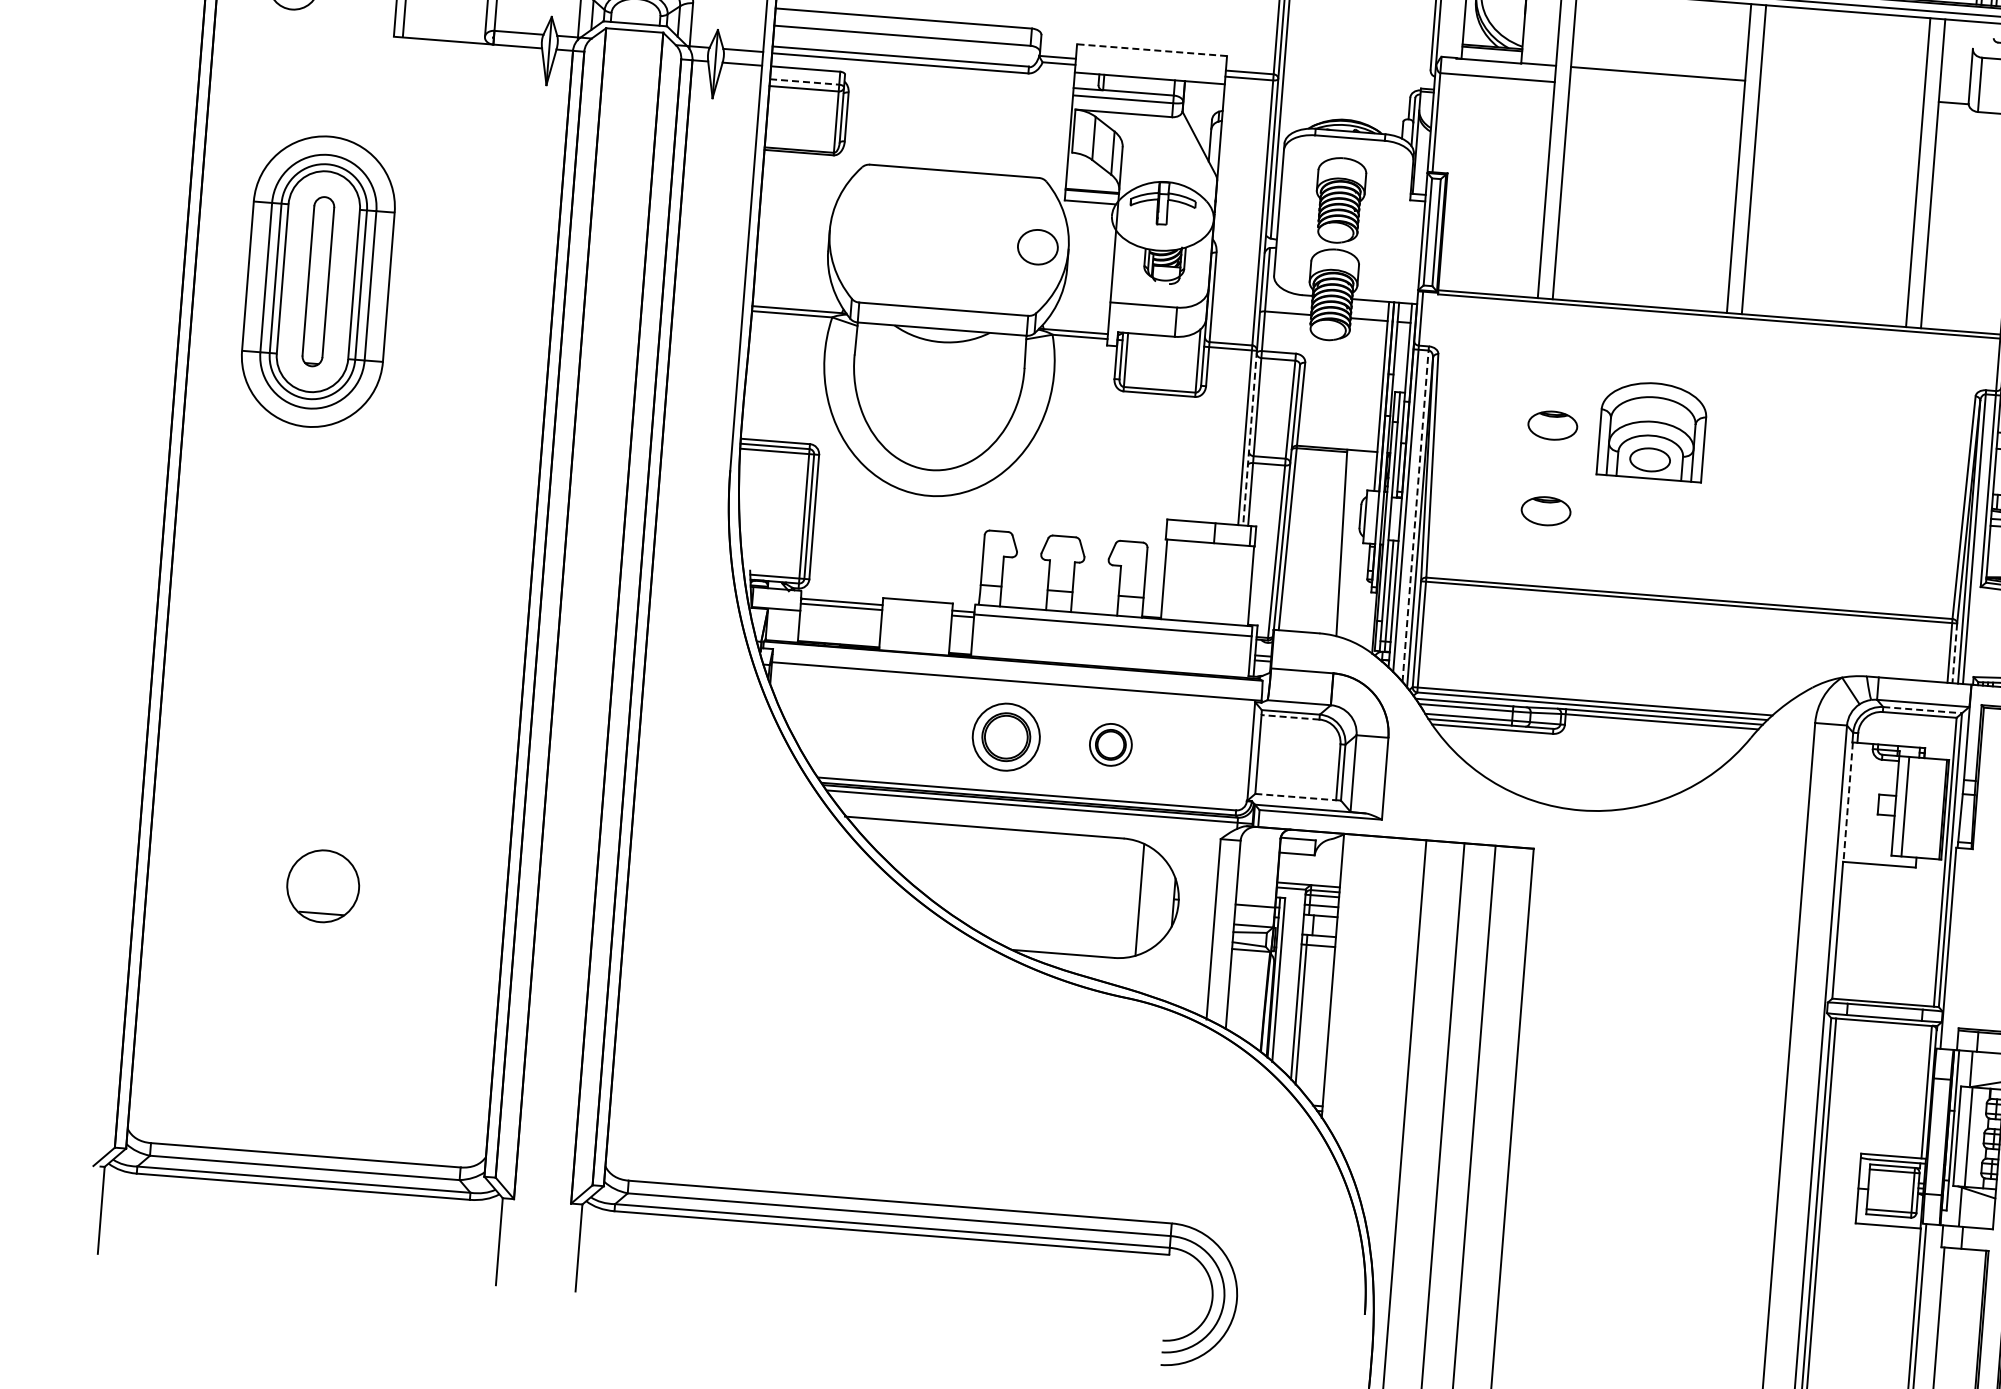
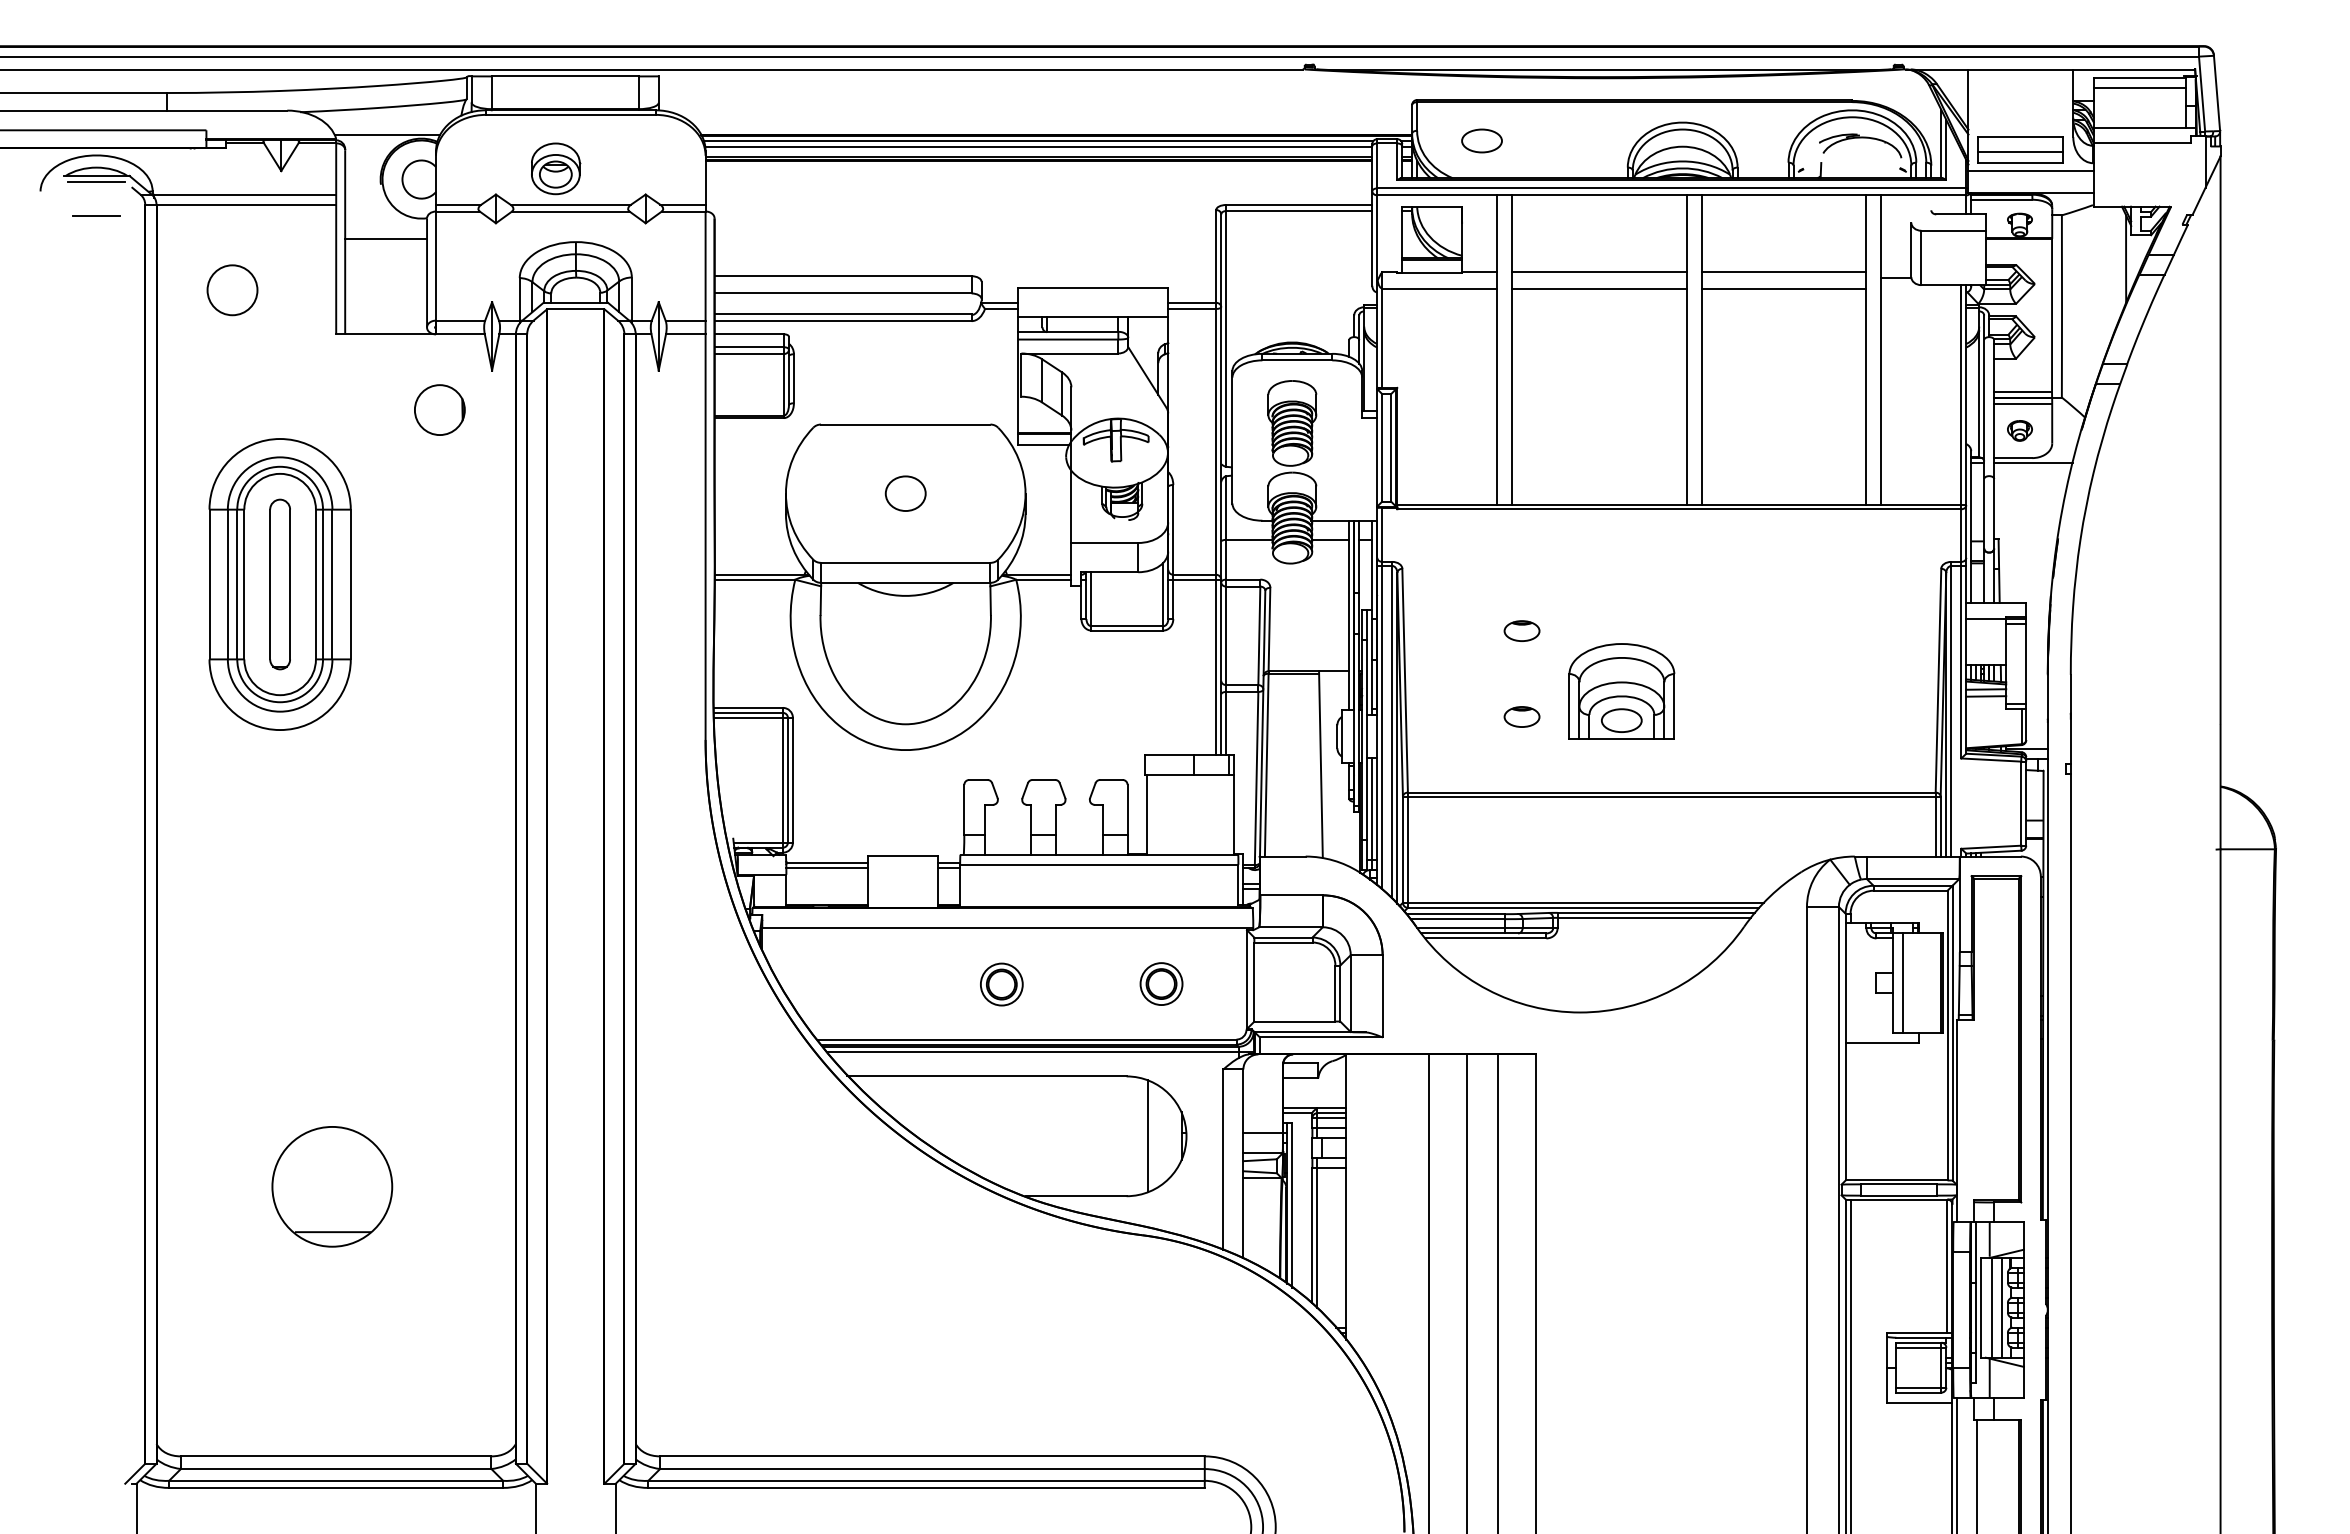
line: (1151, 50) -> (1092, 288), dashed -> solid
line: (804, 82) -> (749, 347), dashed -> solid
line: (1841, 88) -> (1783, 272), added
line: (1656, 90) -> (1599, 288), added
line: (1840, 104) -> (1783, 288), added
part: (490, 119) -> (439, 409), added
part: (1037, 247) -> (905, 493), moved
part: (1552, 424) -> (1521, 630), size x0.71
part: (1652, 430) -> (1621, 691), moved
line: (1250, 438) -> (1221, 667), dashed -> solid
part: (1545, 510) -> (1521, 716), size x0.71
line: (1415, 513) -> (1392, 729), dashed -> solid
line: (1954, 653) -> (1940, 826), dashed -> solid
line: (1923, 709) -> (1913, 885), dashed -> solid
line: (1289, 717) -> (1282, 942), dashed -> solid
part: (1006, 737) -> (1001, 984), size x0.62
part: (1110, 744) -> (1161, 983), moved
line: (1295, 796) -> (1294, 1021), dashed -> solid
line: (1848, 802) -> (1846, 983), dashed -> solid
part: (323, 885) -> (332, 1186), size x1.67
line: (1978, 1137) -> (2002, 1307), added

